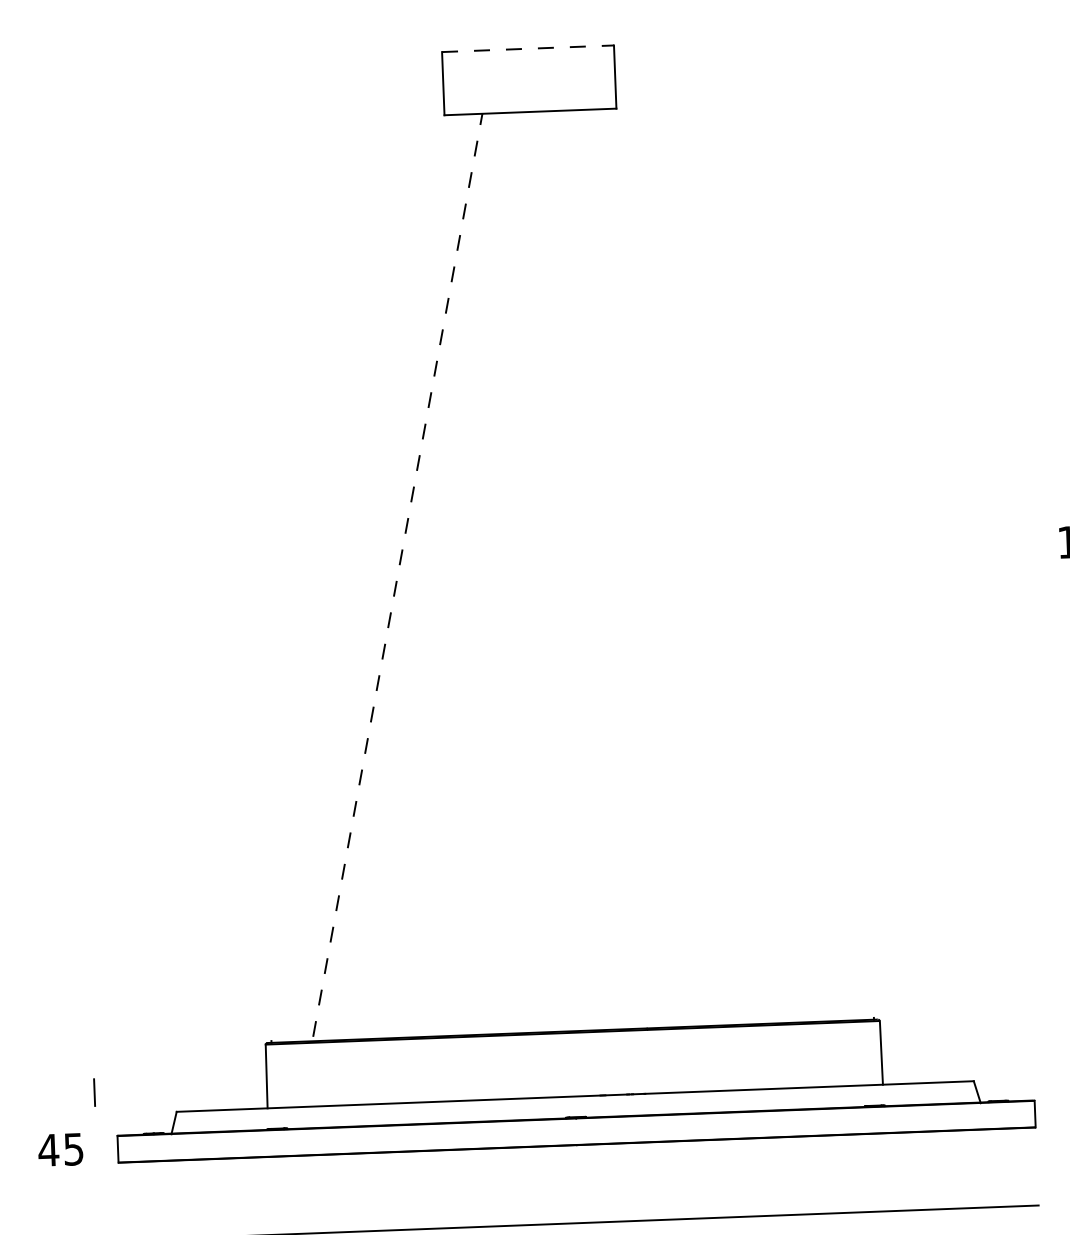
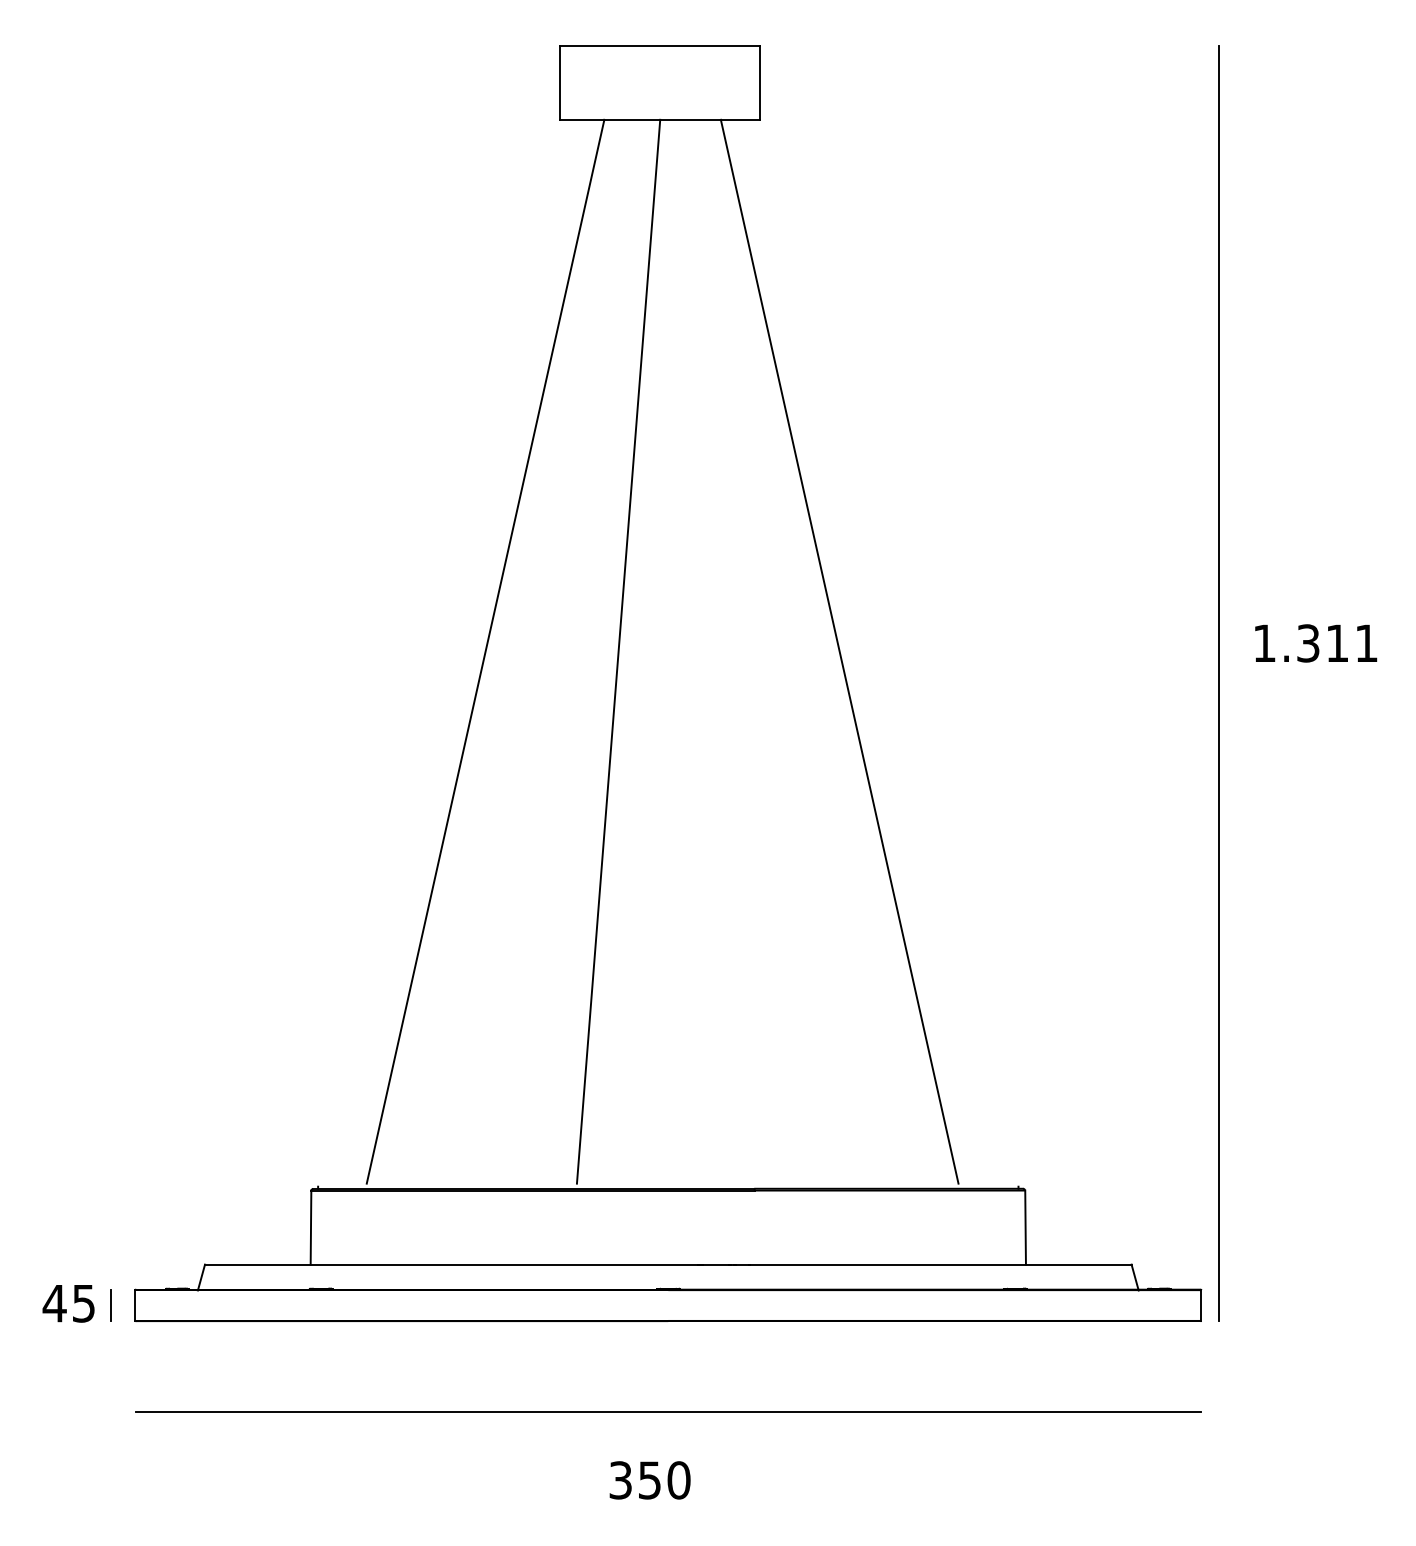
line: (528, 48) -> (660, 46), dashed -> solid
line: (702, 563) -> (839, 651), added
line: (512, 570) -> (618, 651), added
line: (397, 575) -> (485, 651), dashed -> solid
line: (1029, 578) -> (1218, 683), added
line: (94, 1092) -> (110, 1305), moved

